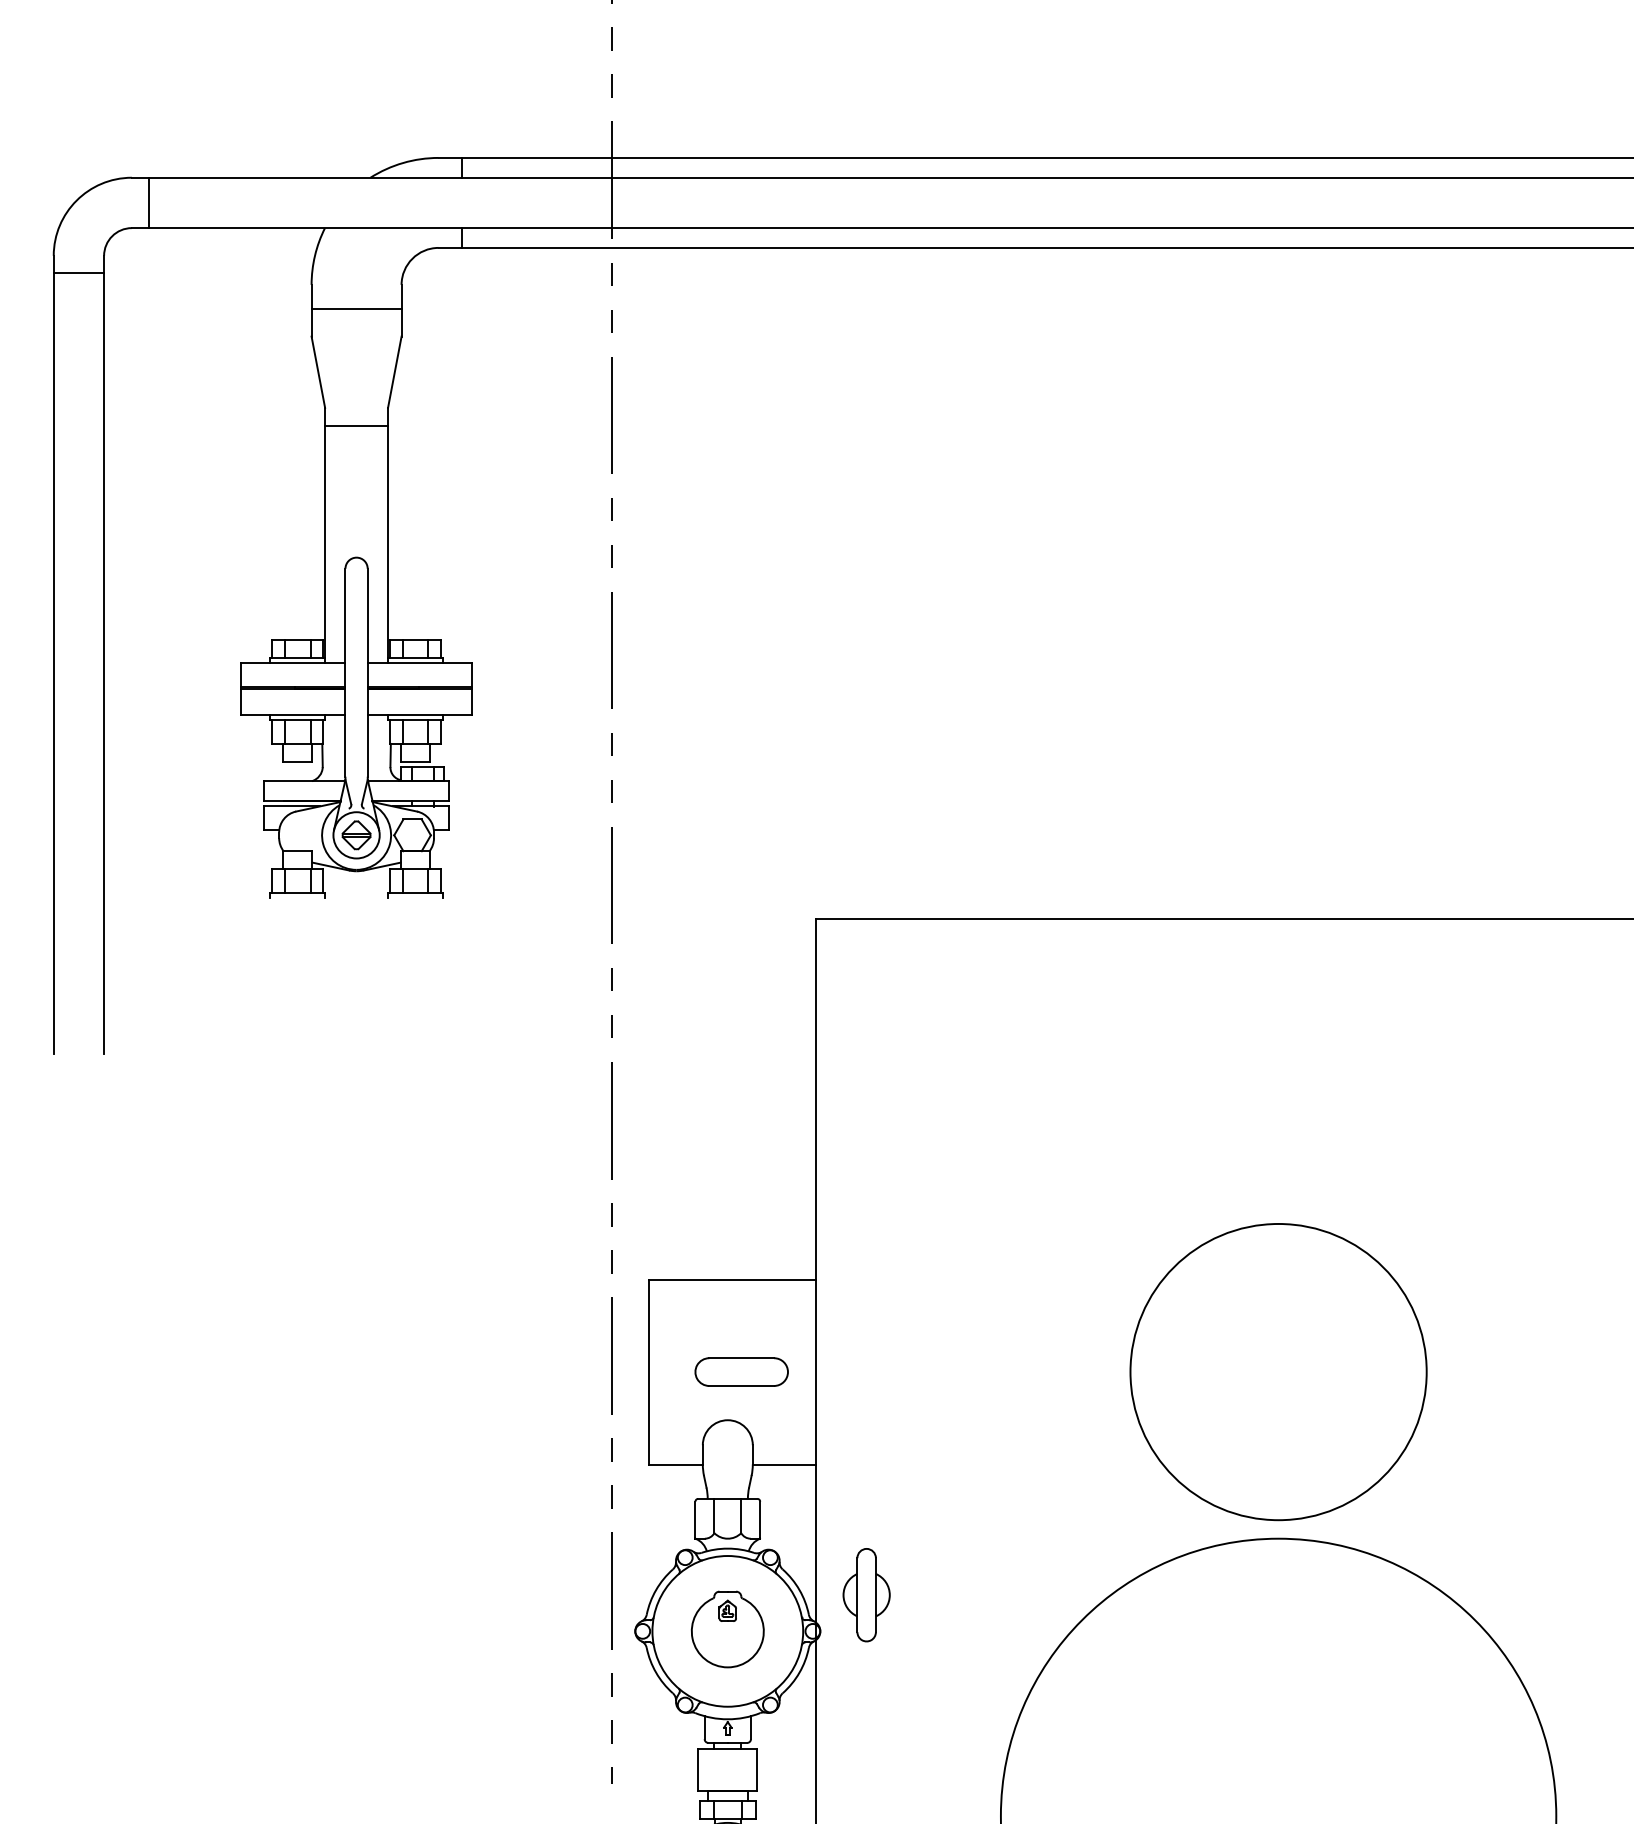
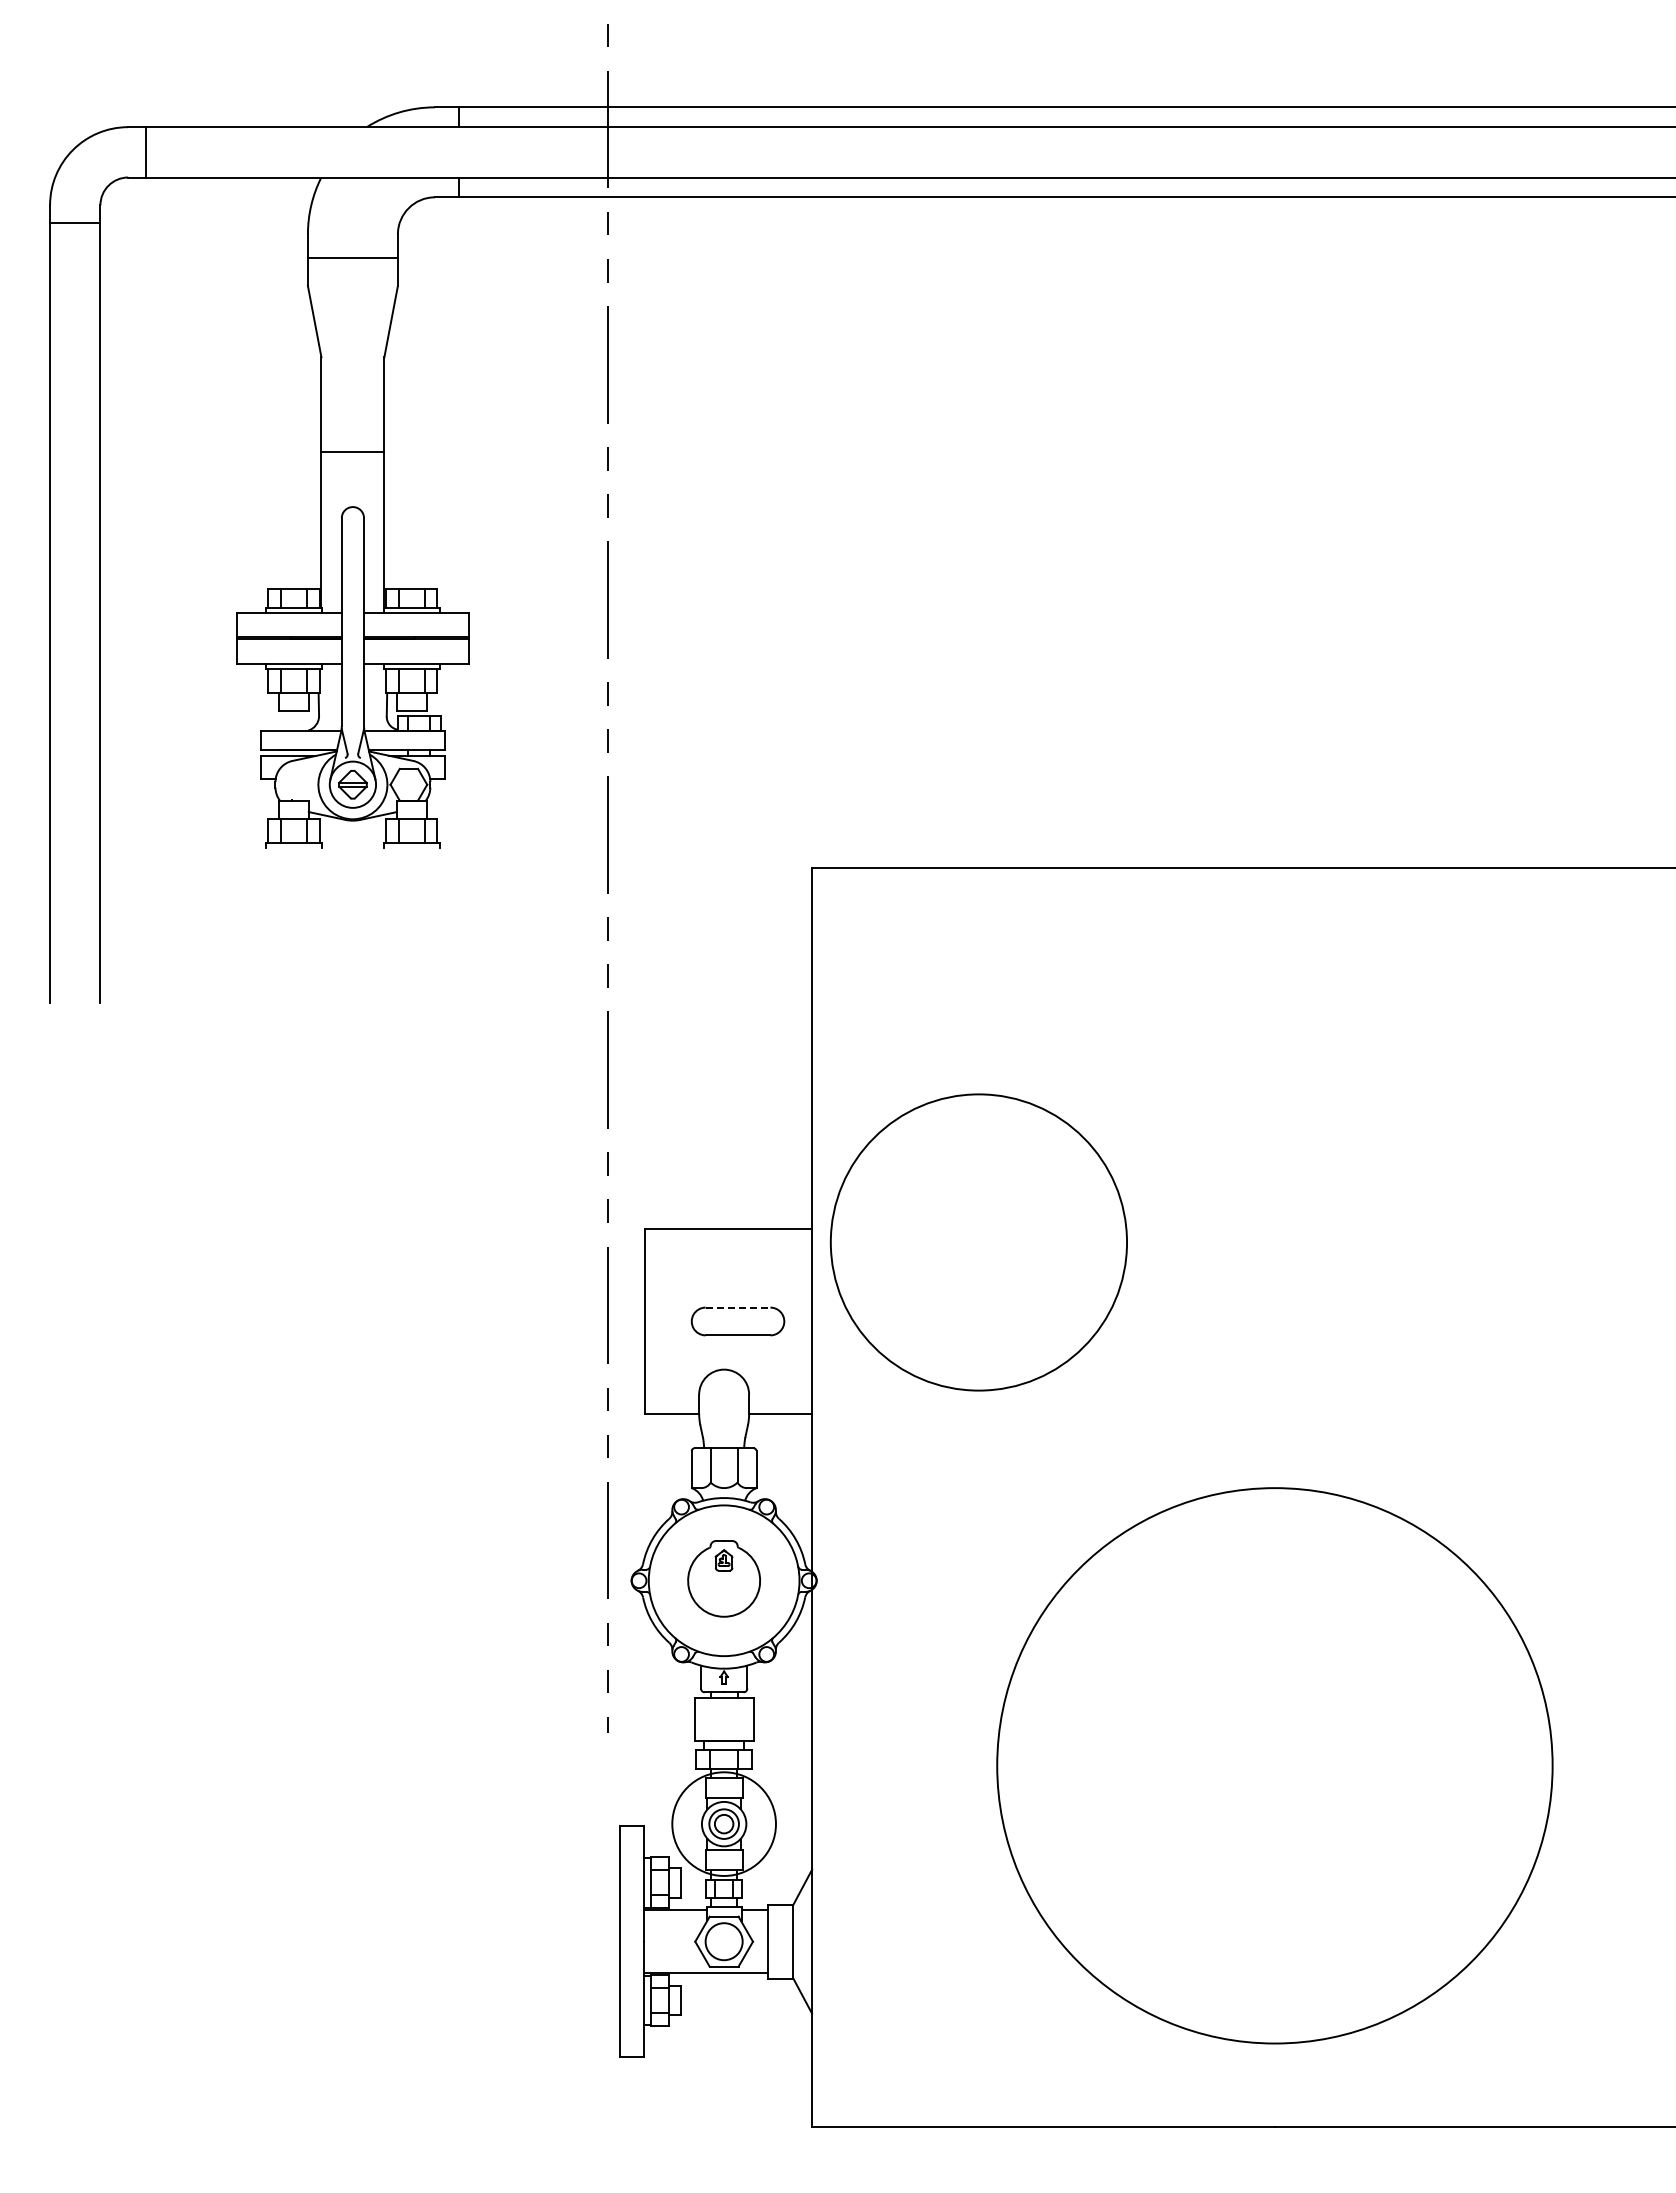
line: (356, 426) -> (352, 451), moved
line: (742, 1358) -> (738, 1307), solid -> dashed
circle: (1278, 1372) -> (978, 1242), moved
part: (866, 1595) -> (862, 1544), removed

